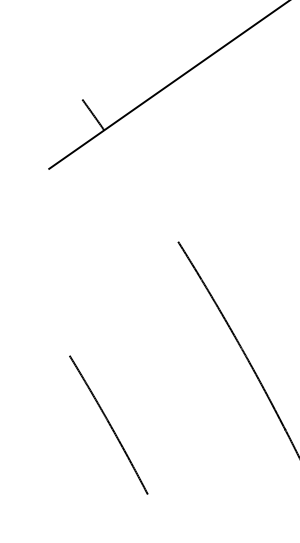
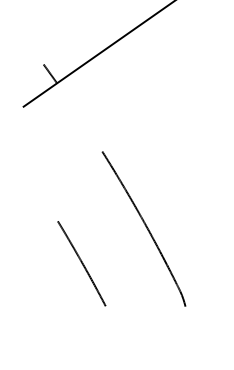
line: (108, 424) -> (81, 263), moved

